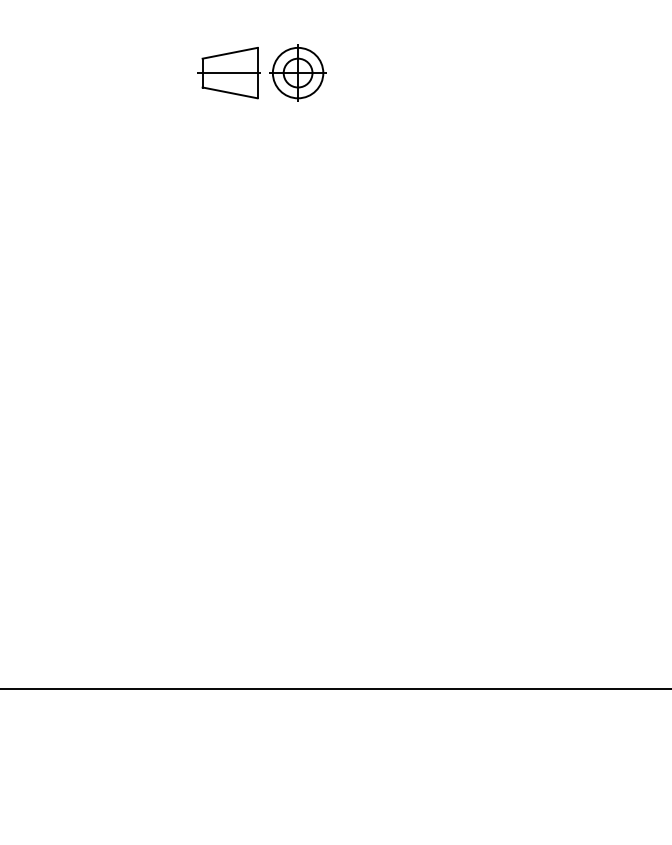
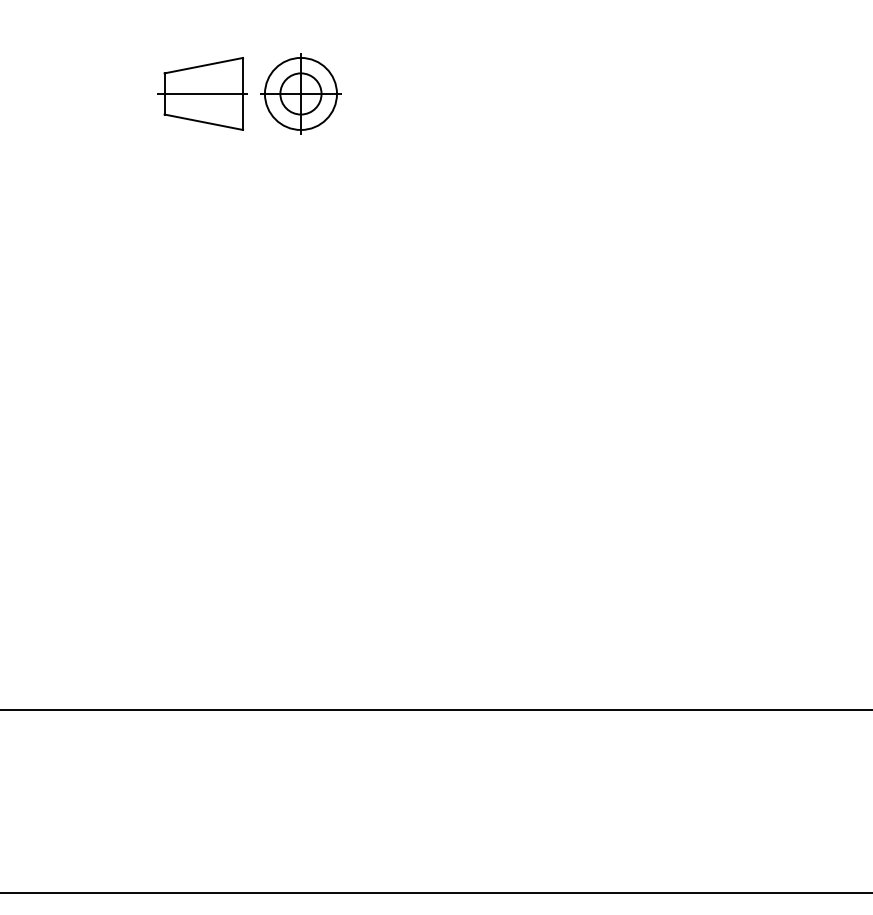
part: (262, 72) -> (249, 93), size x1.43

